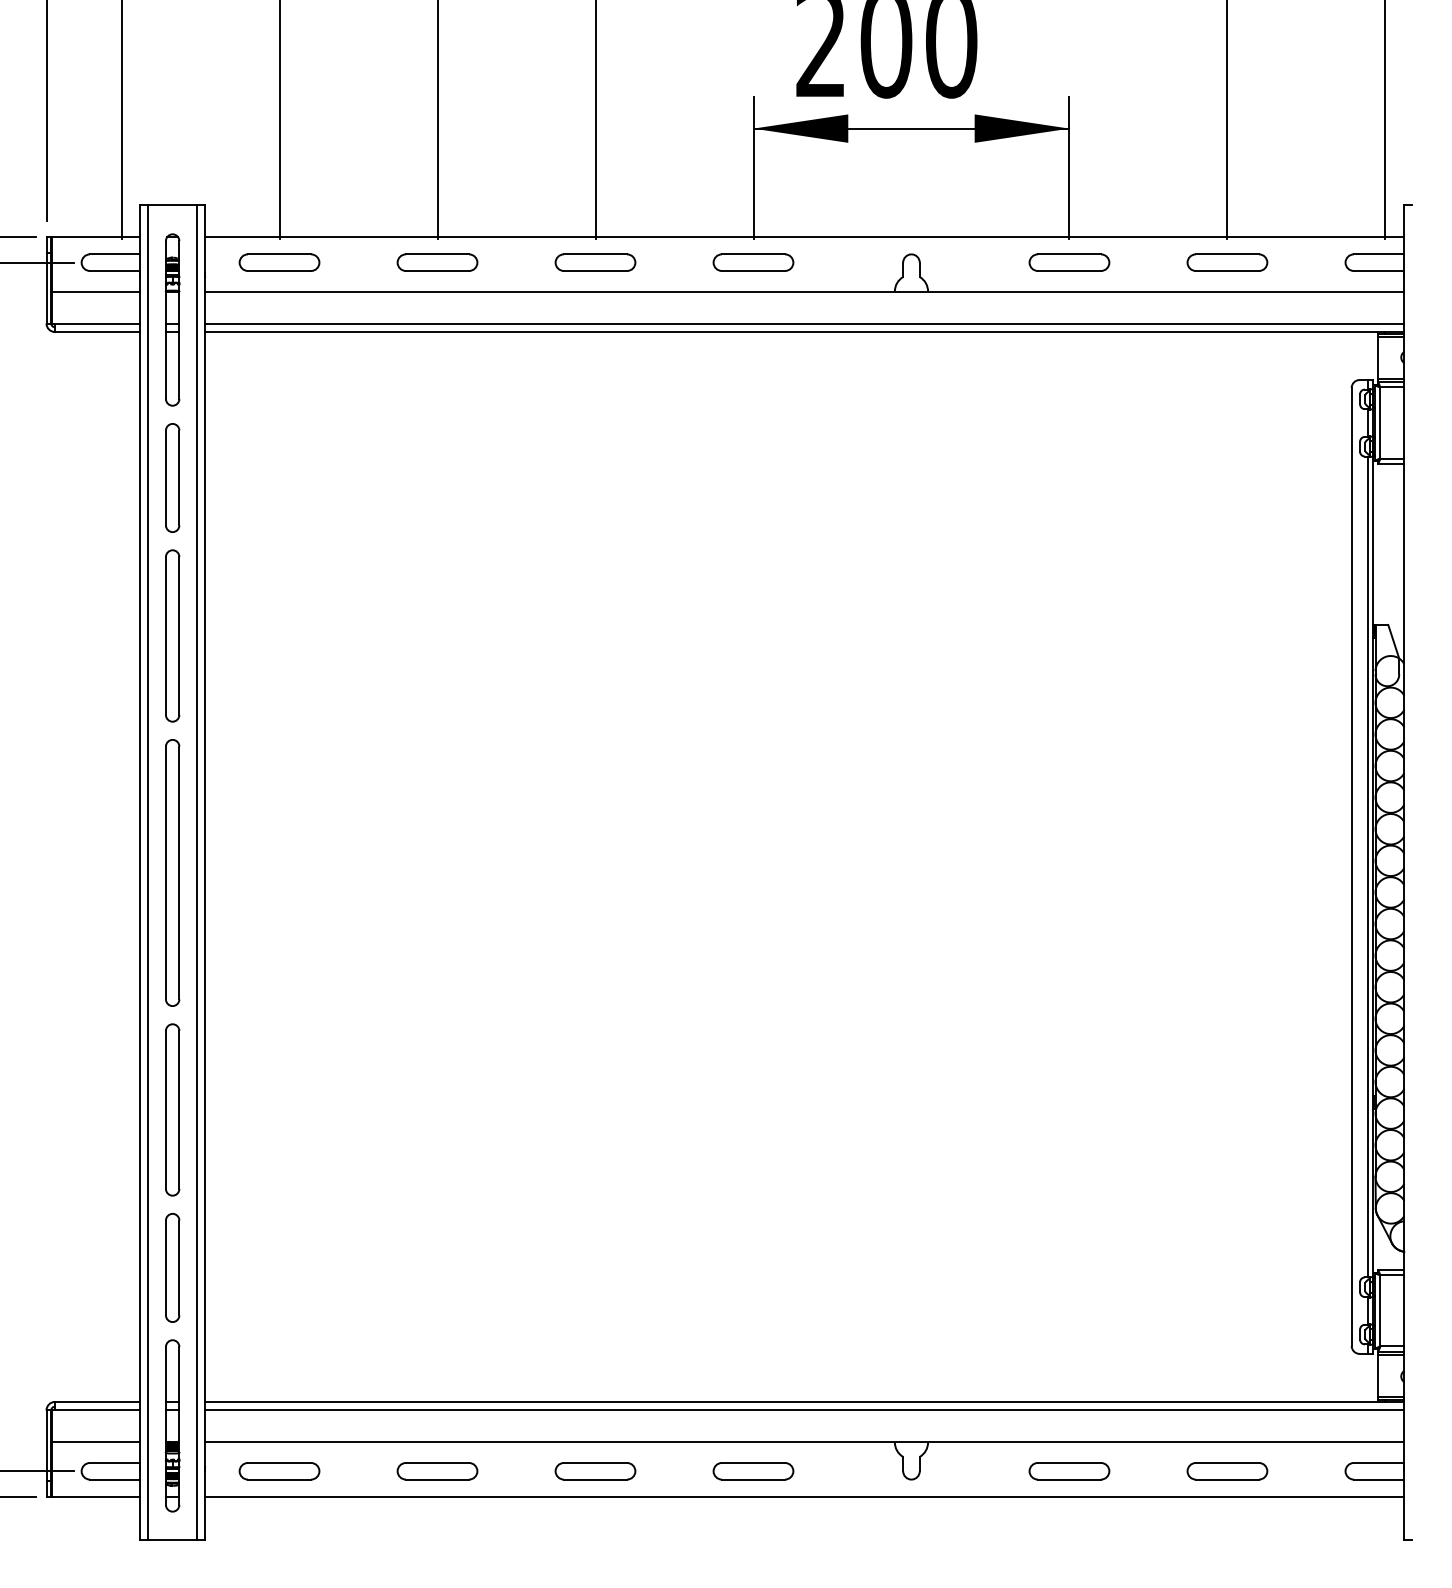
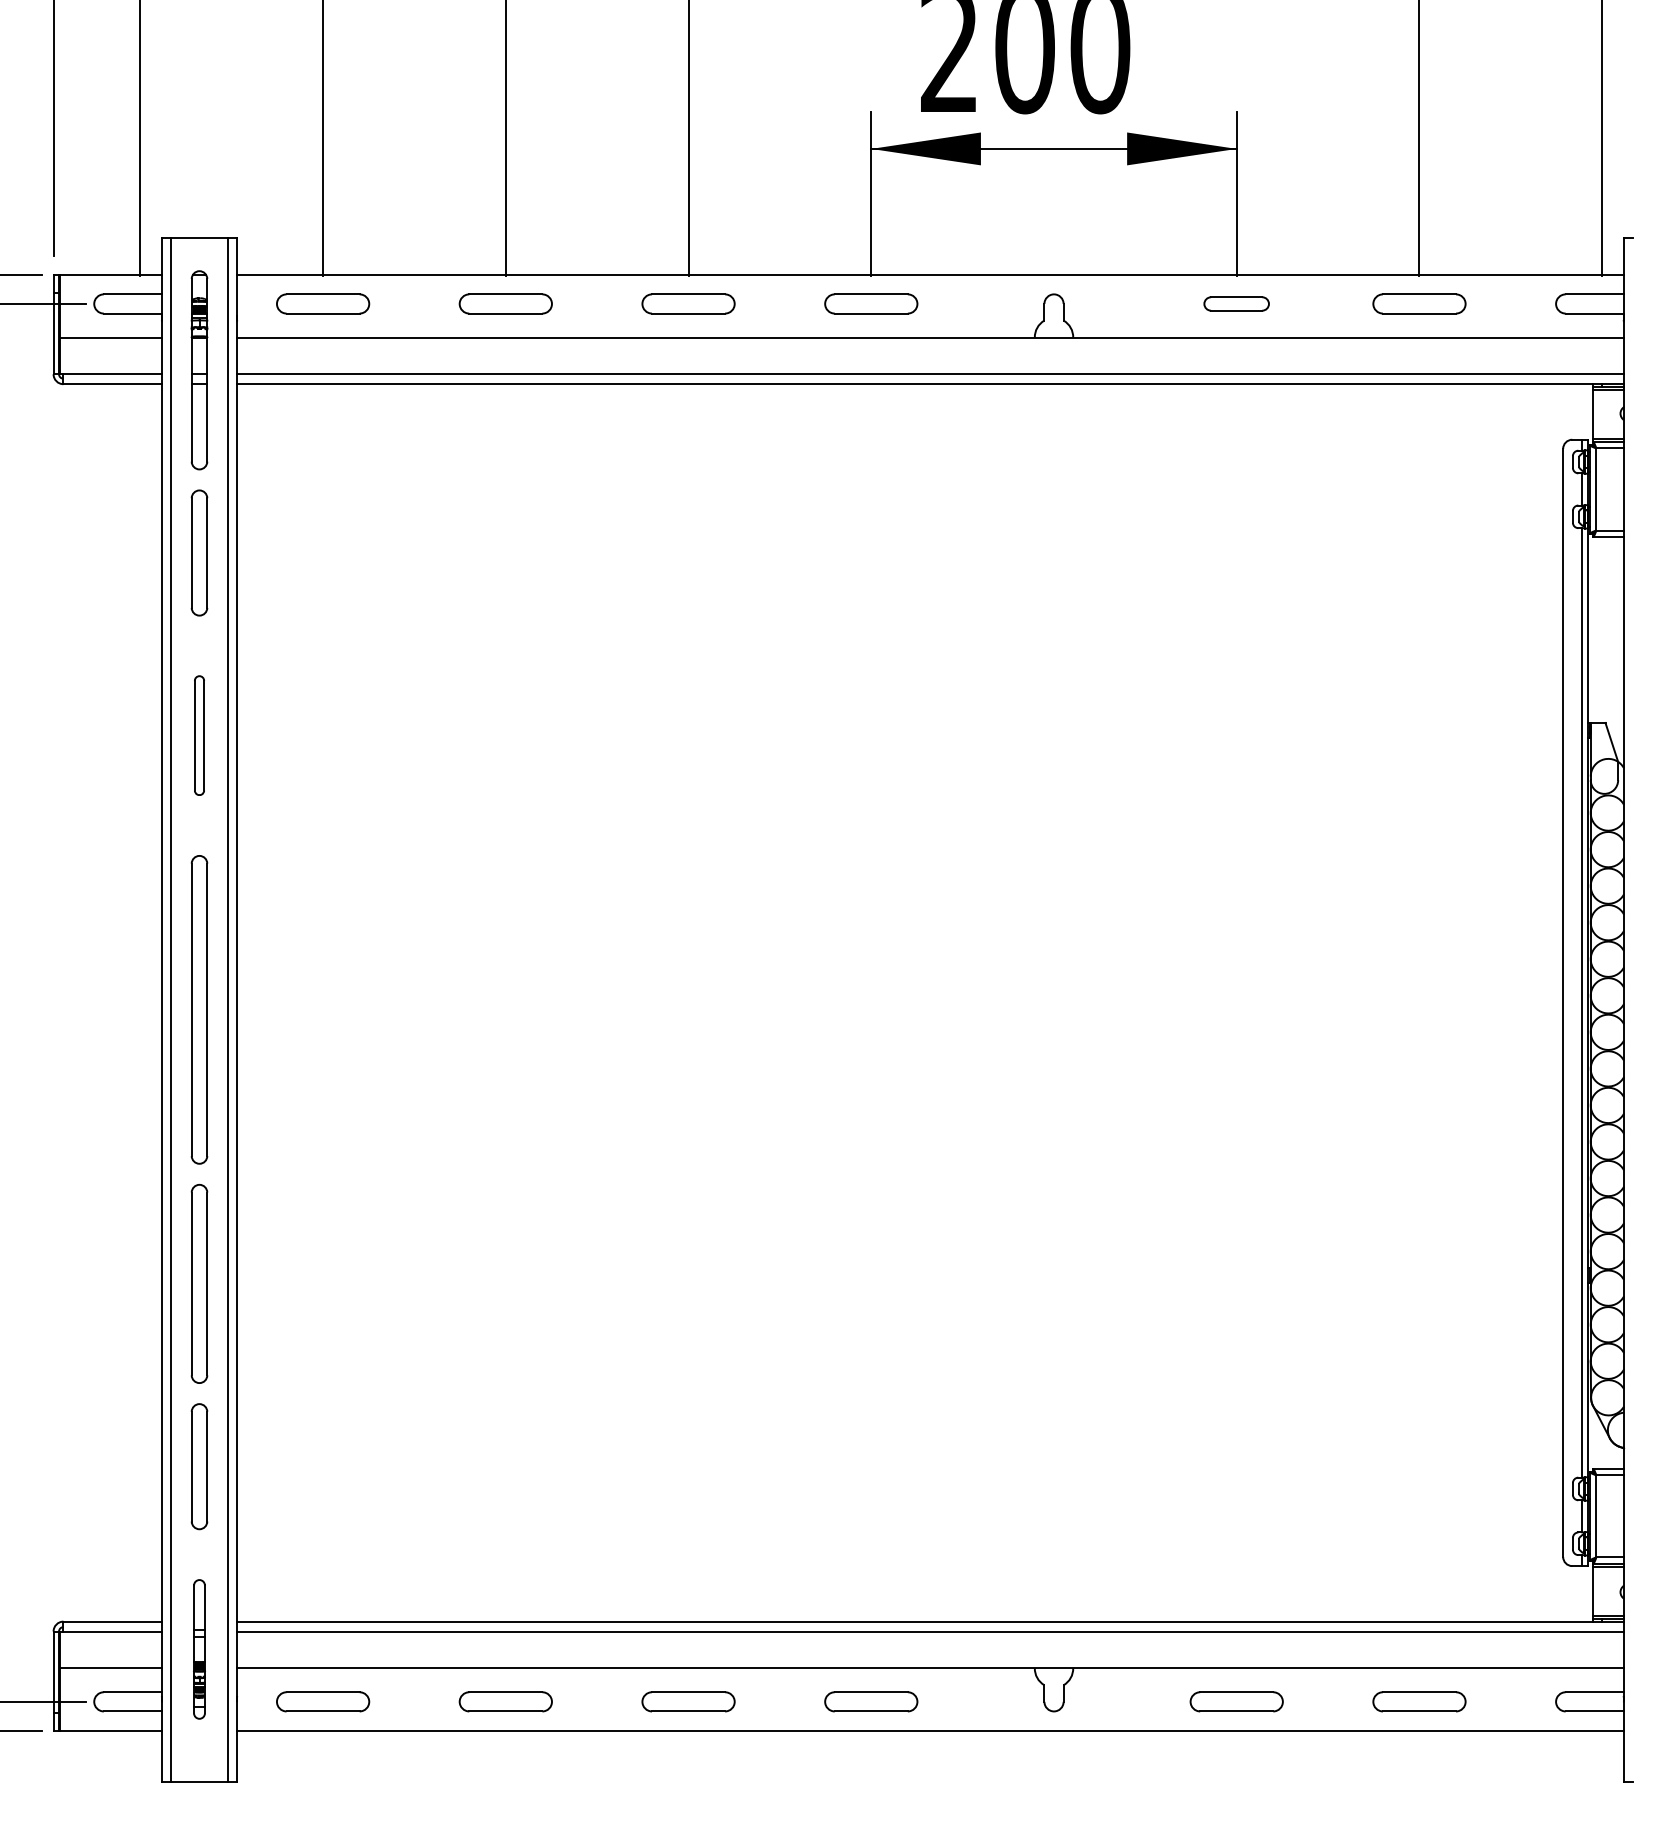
part: (1069, 262) -> (1236, 303), size x0.7
part: (172, 635) -> (199, 735), size x0.6
part: (172, 1426) -> (199, 1649), size x0.7

